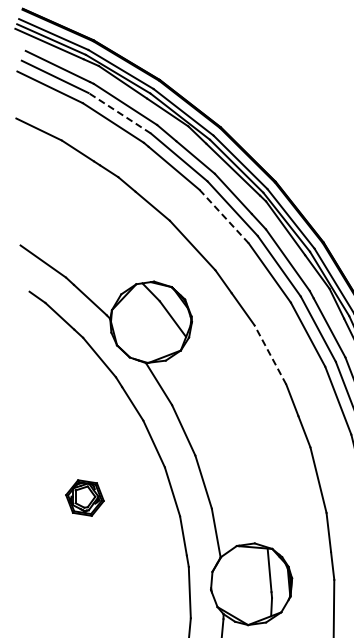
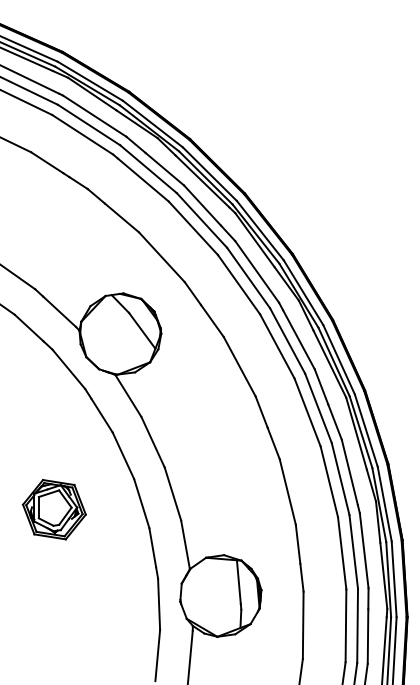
line: (119, 112) -> (88, 124), dashed -> solid
line: (224, 216) -> (193, 228), dashed -> solid
line: (270, 354) -> (239, 366), dashed -> solid
part: (84, 497) -> (53, 509), size x1.67

